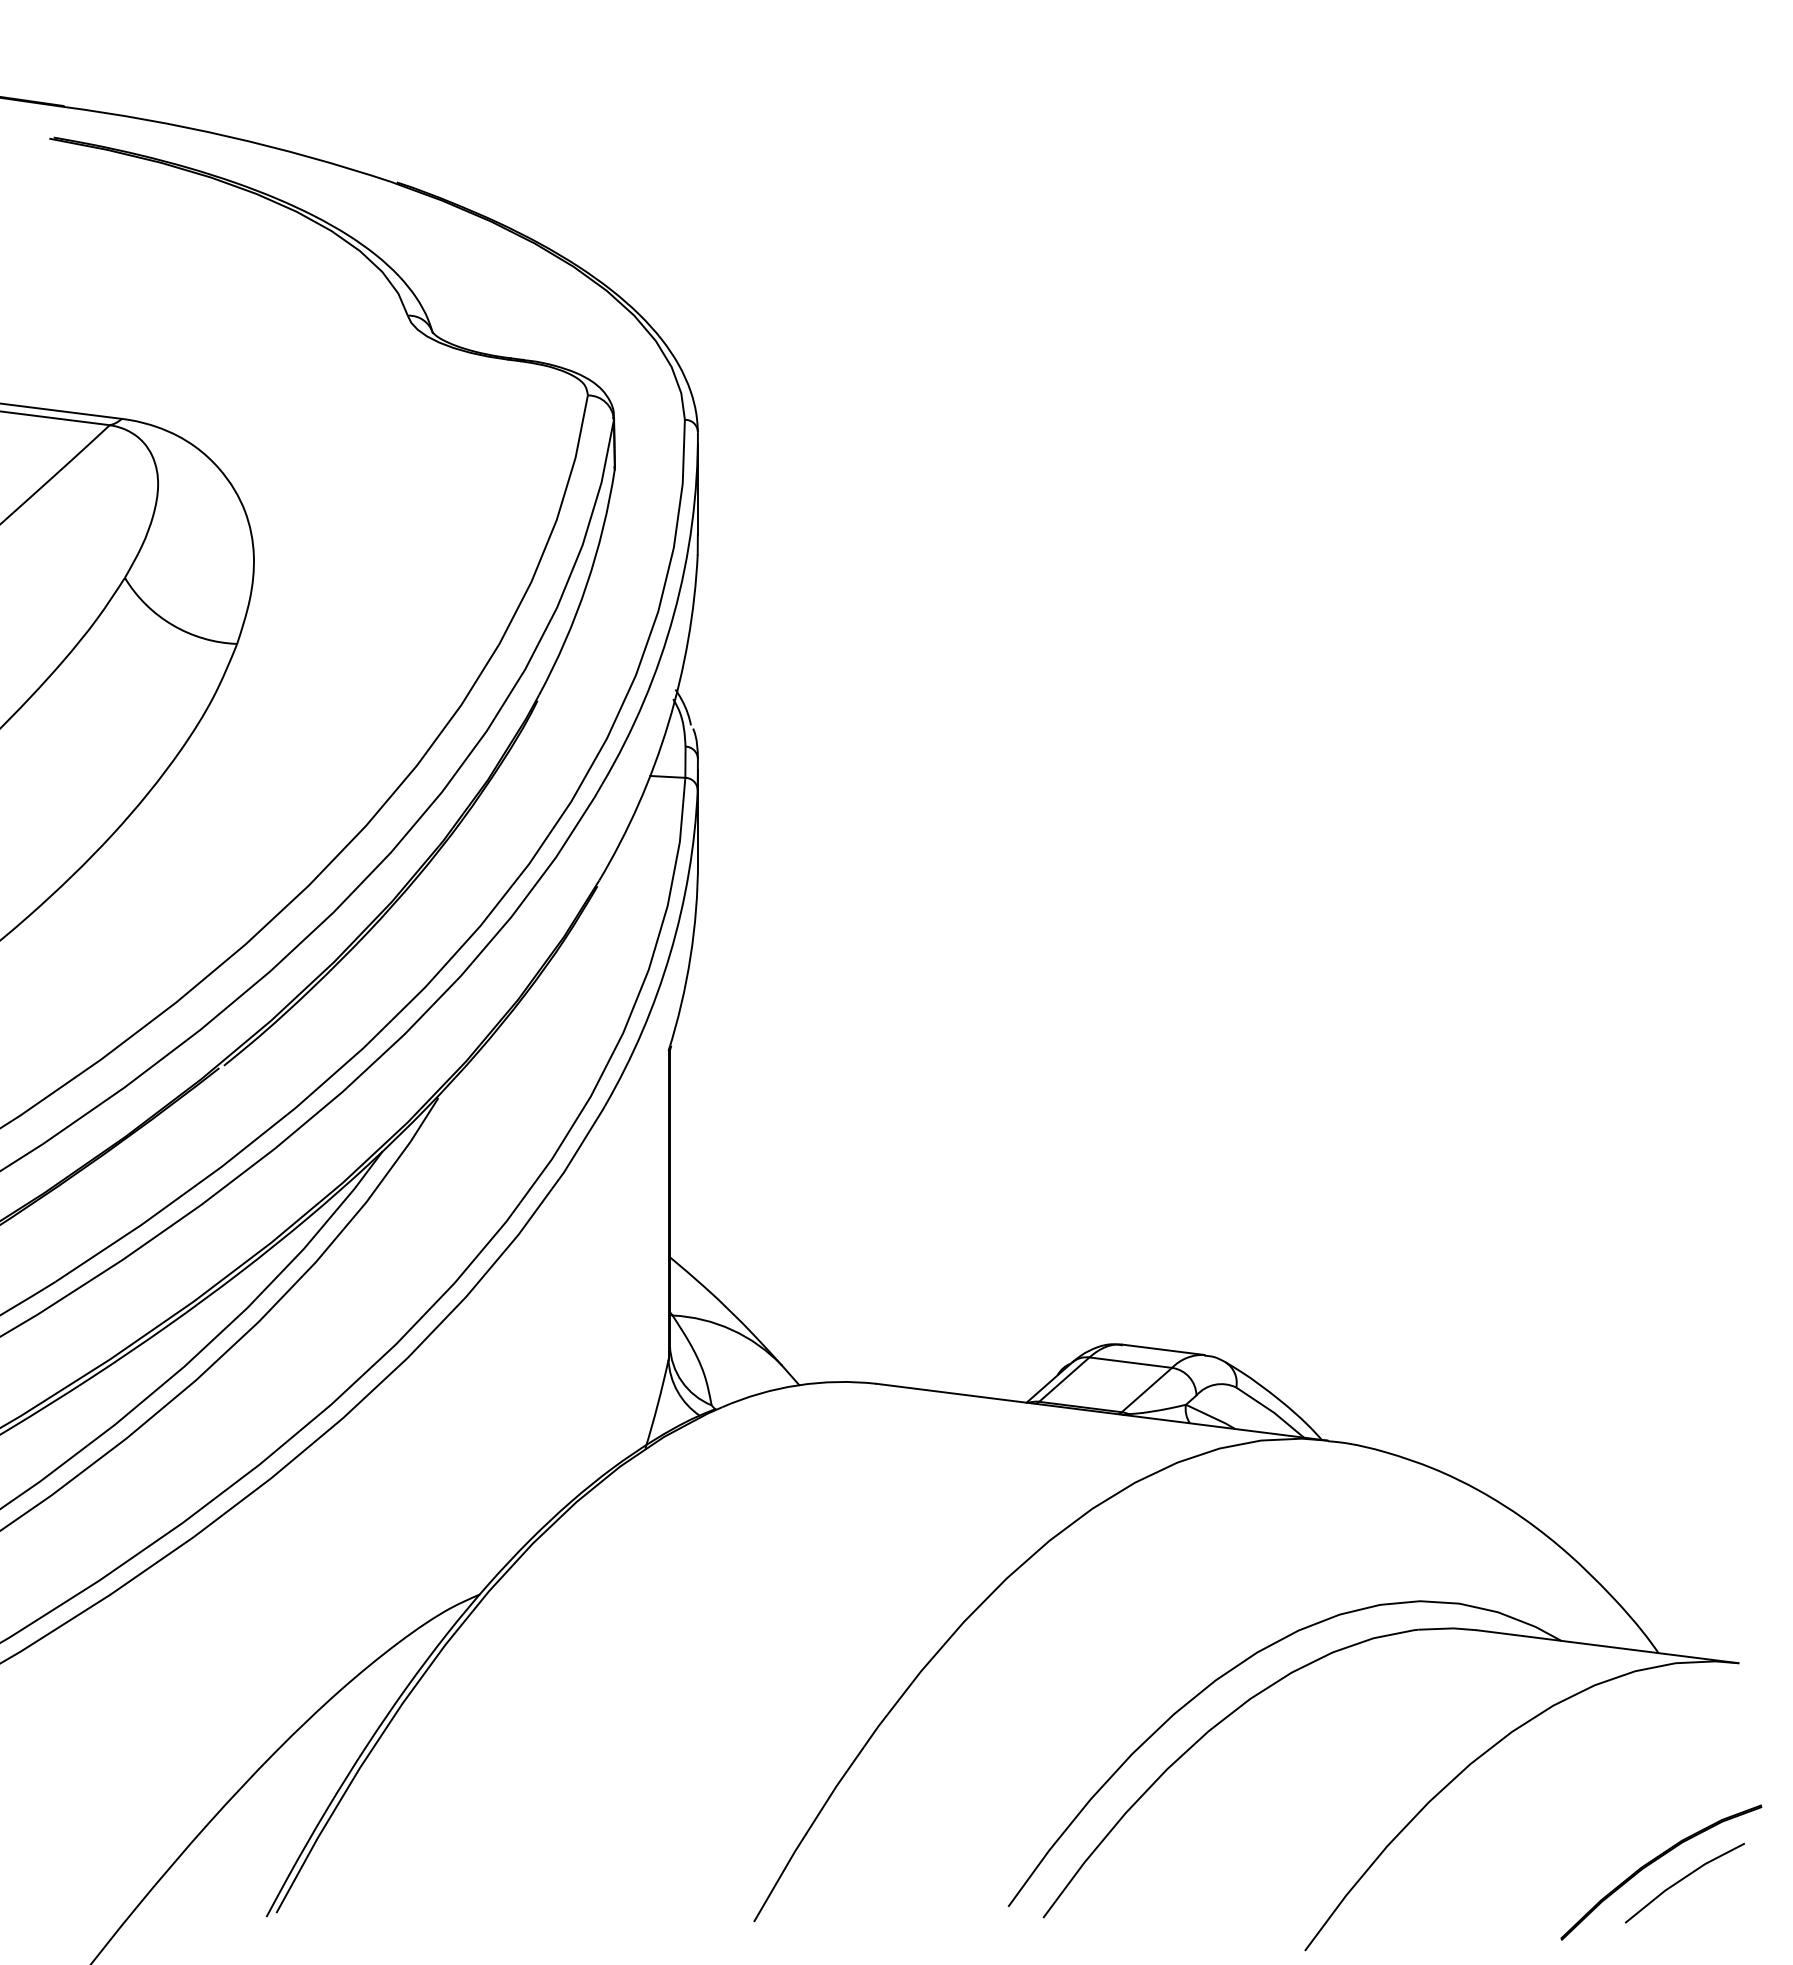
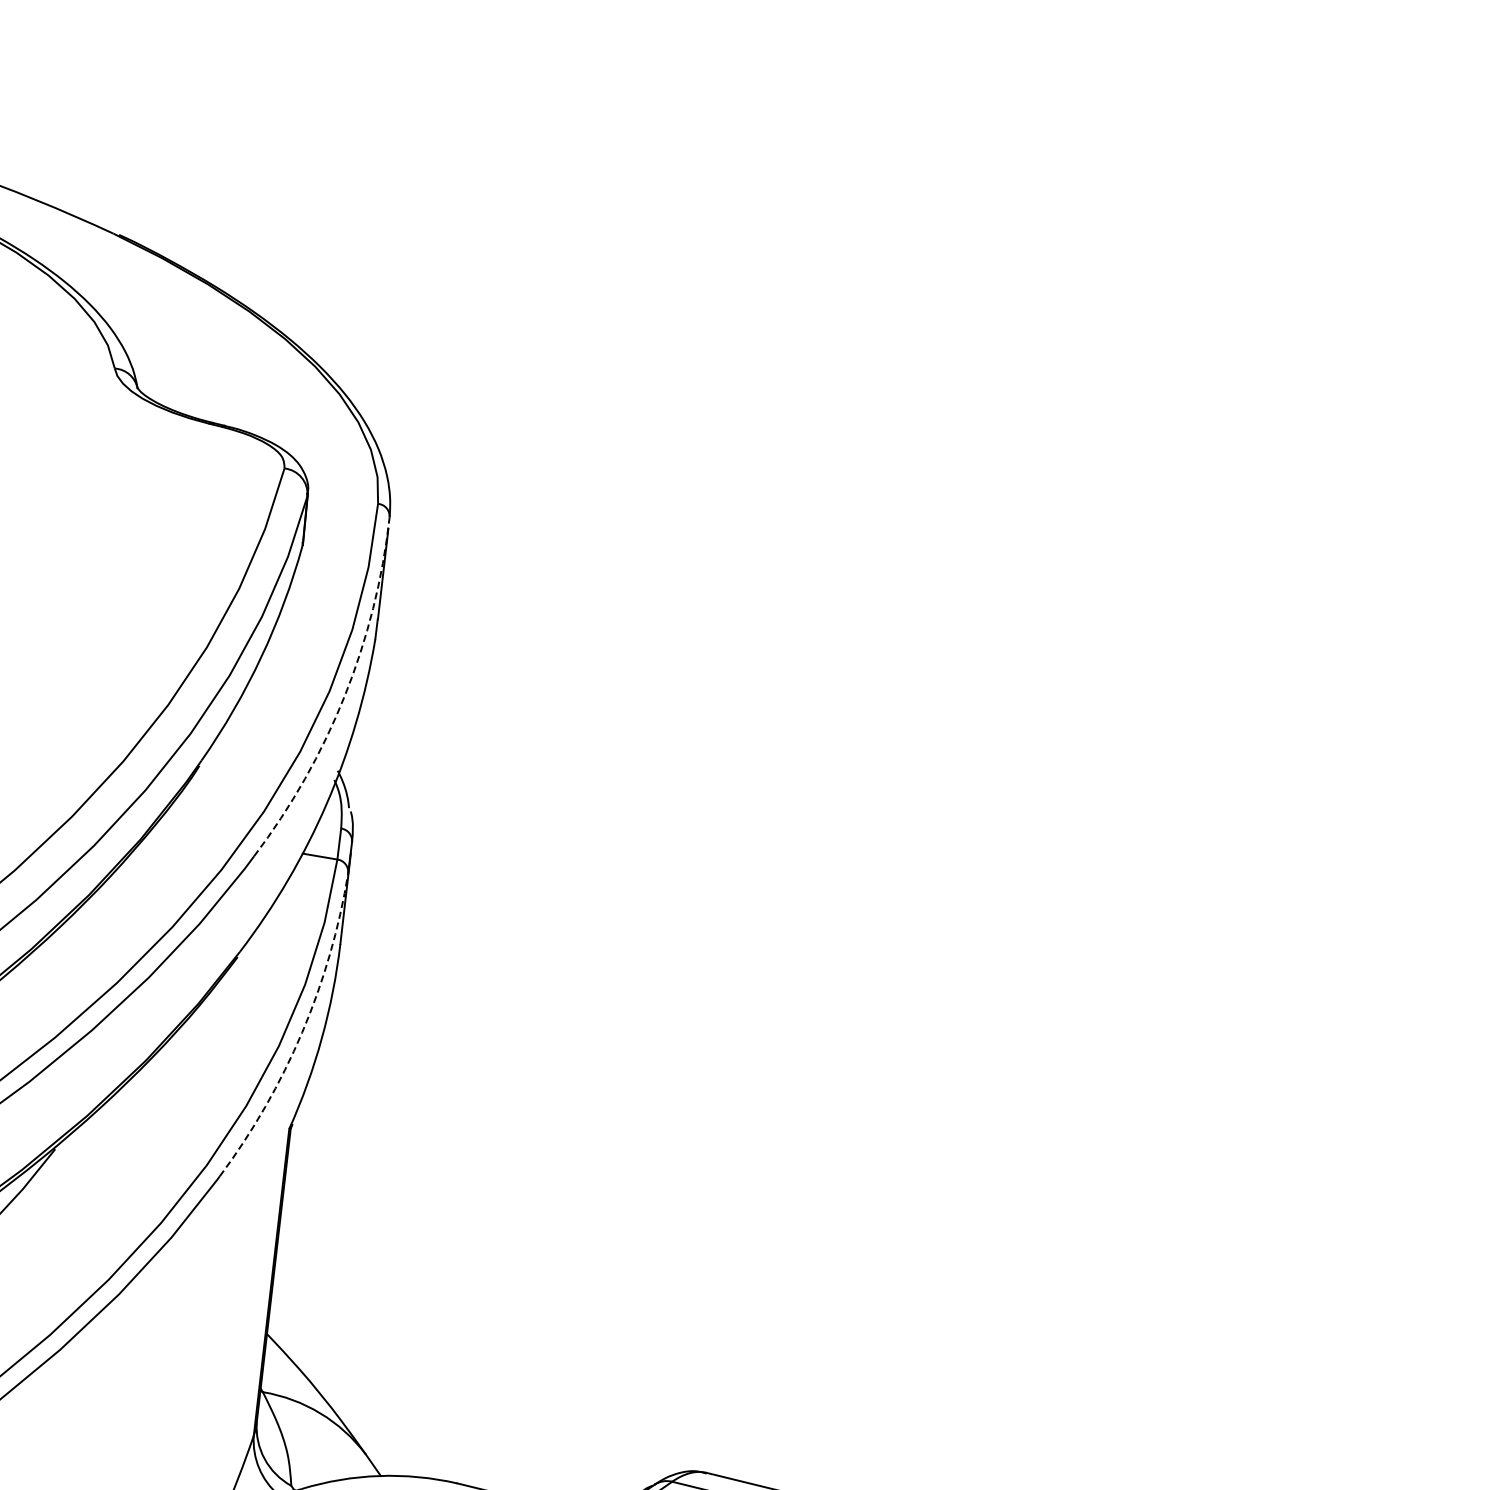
arc: (673, 614) -> (344, 695), solid -> dashed
arc: (670, 953) -> (302, 1032), solid -> dashed

